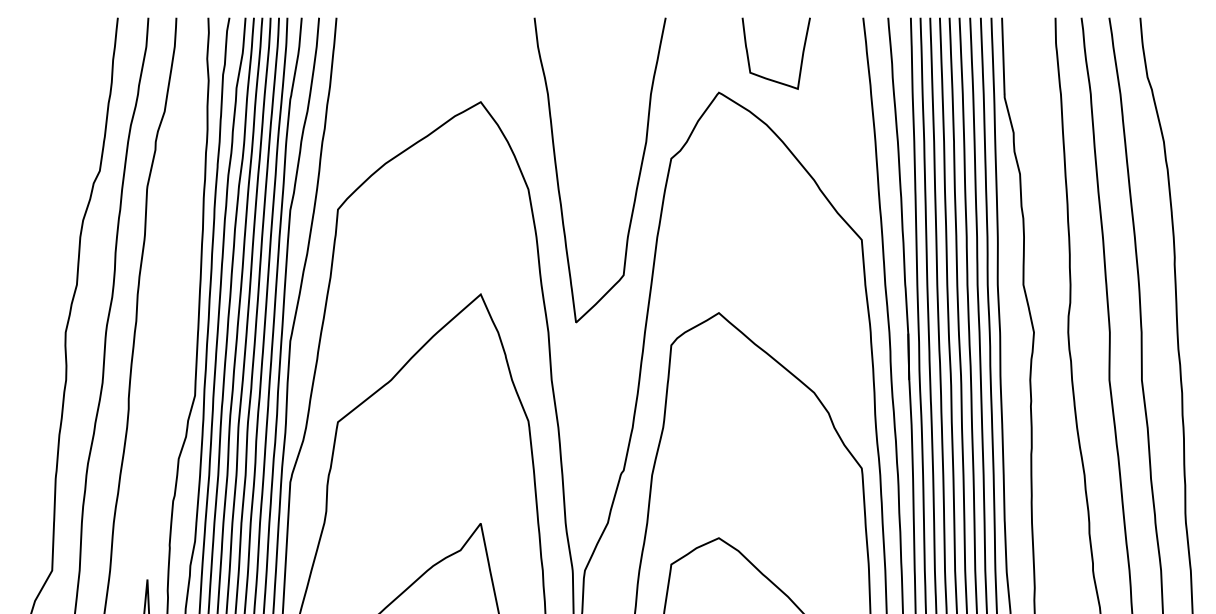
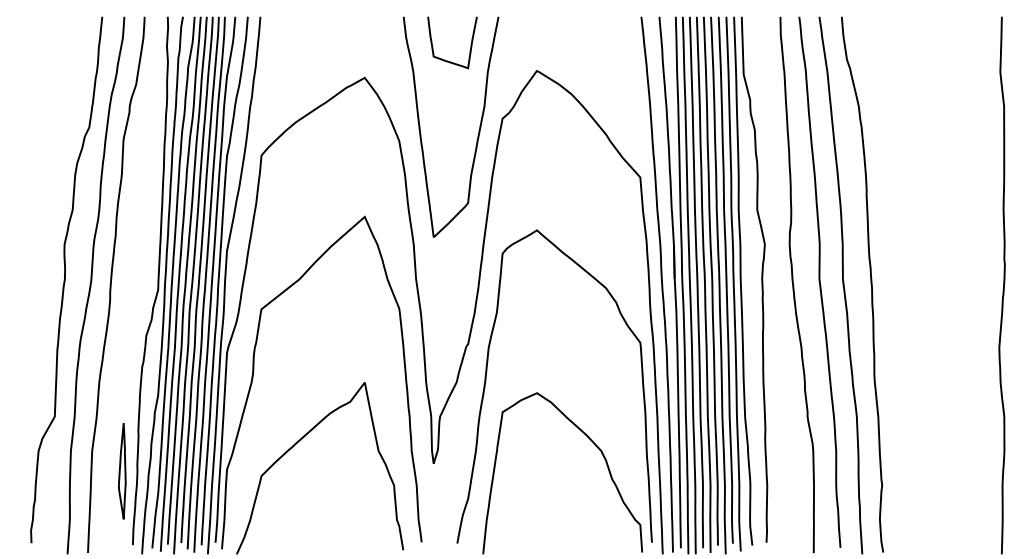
curve: (801, 54) -> (470, 43), moved

